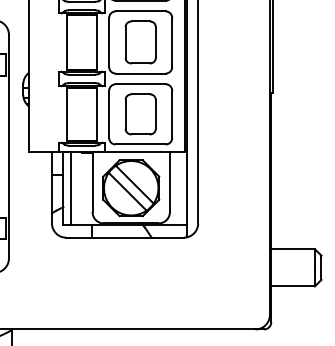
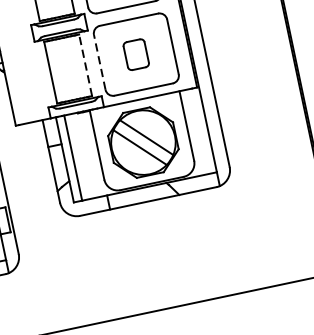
line: (96, 114) -> (85, 65), solid -> dashed
line: (109, 114) -> (100, 62), solid -> dashed
part: (140, 114) -> (136, 54), size x0.6

